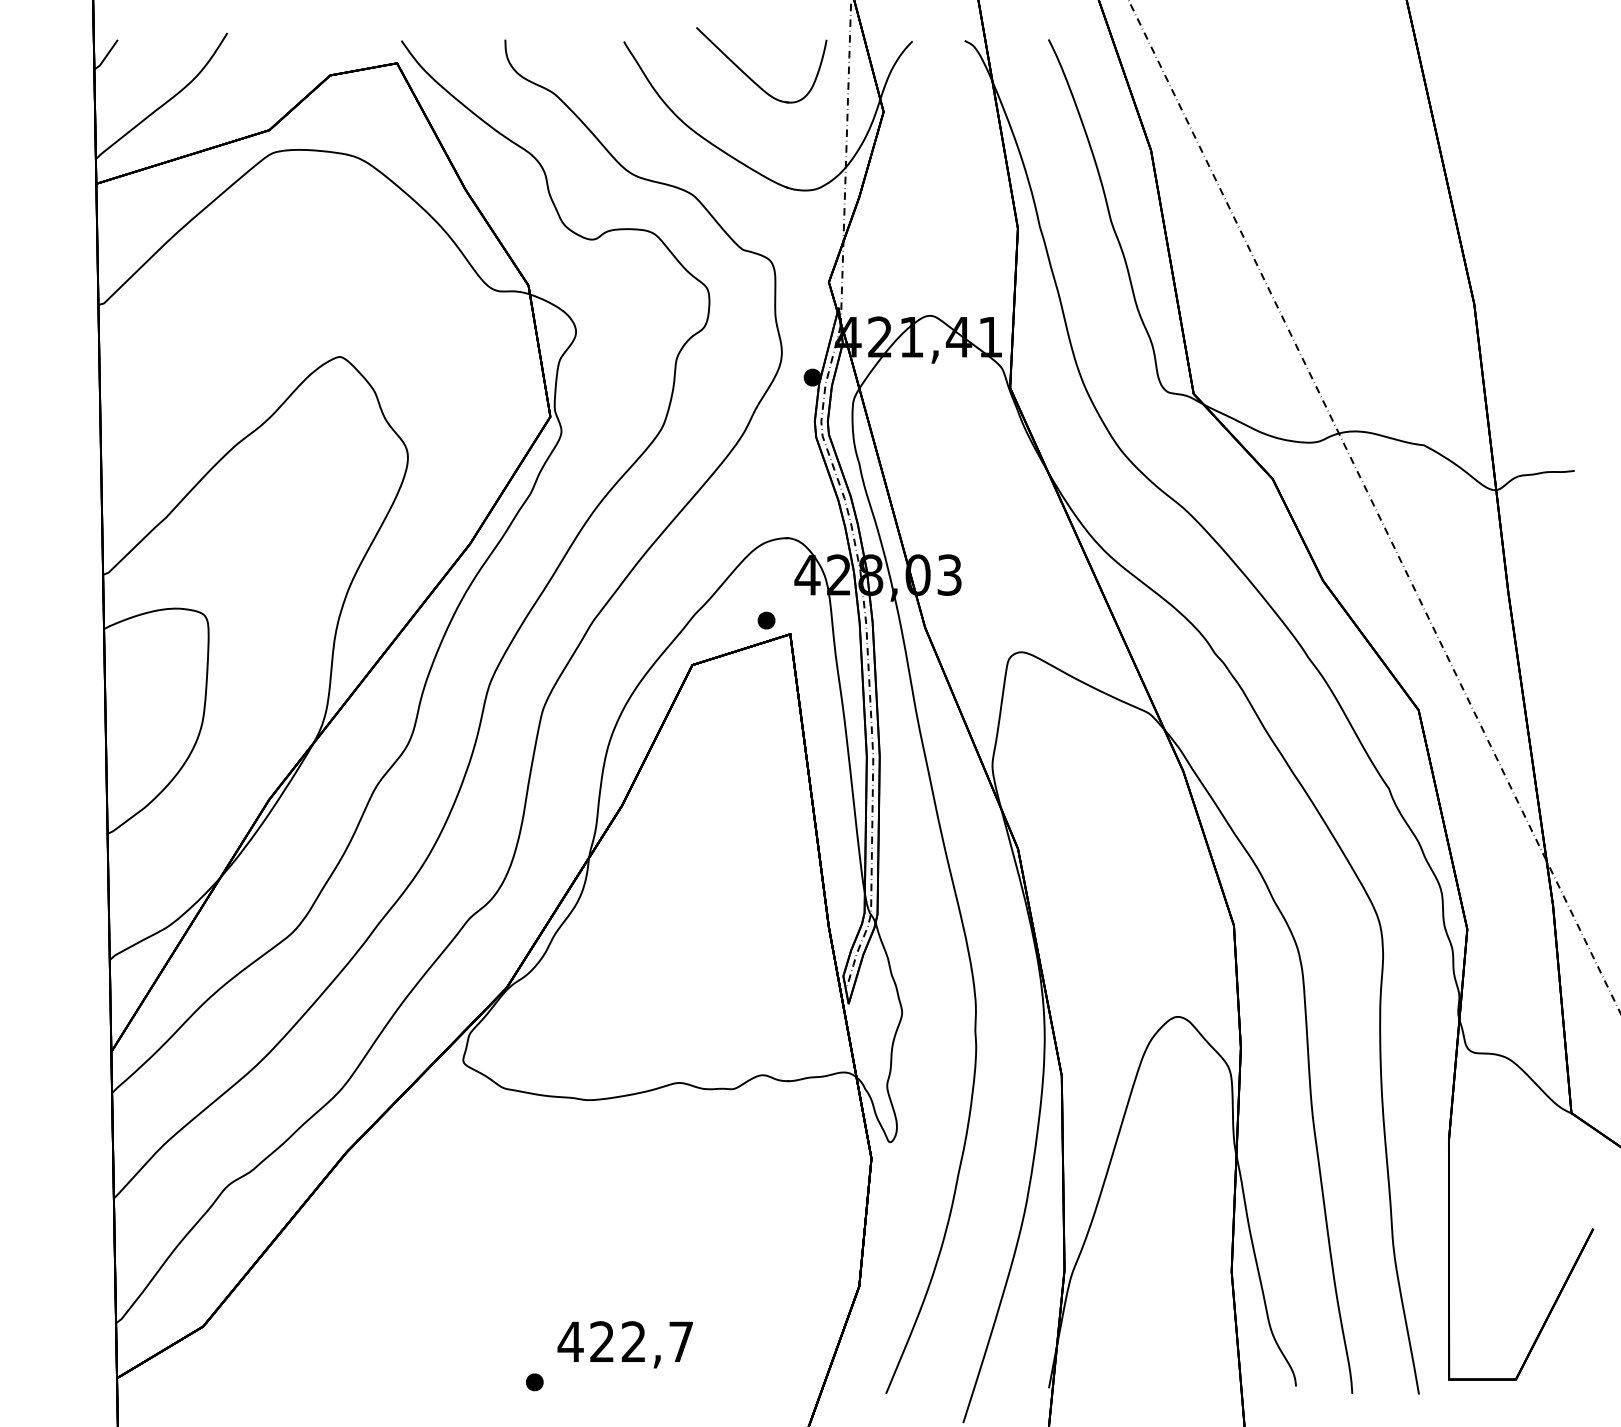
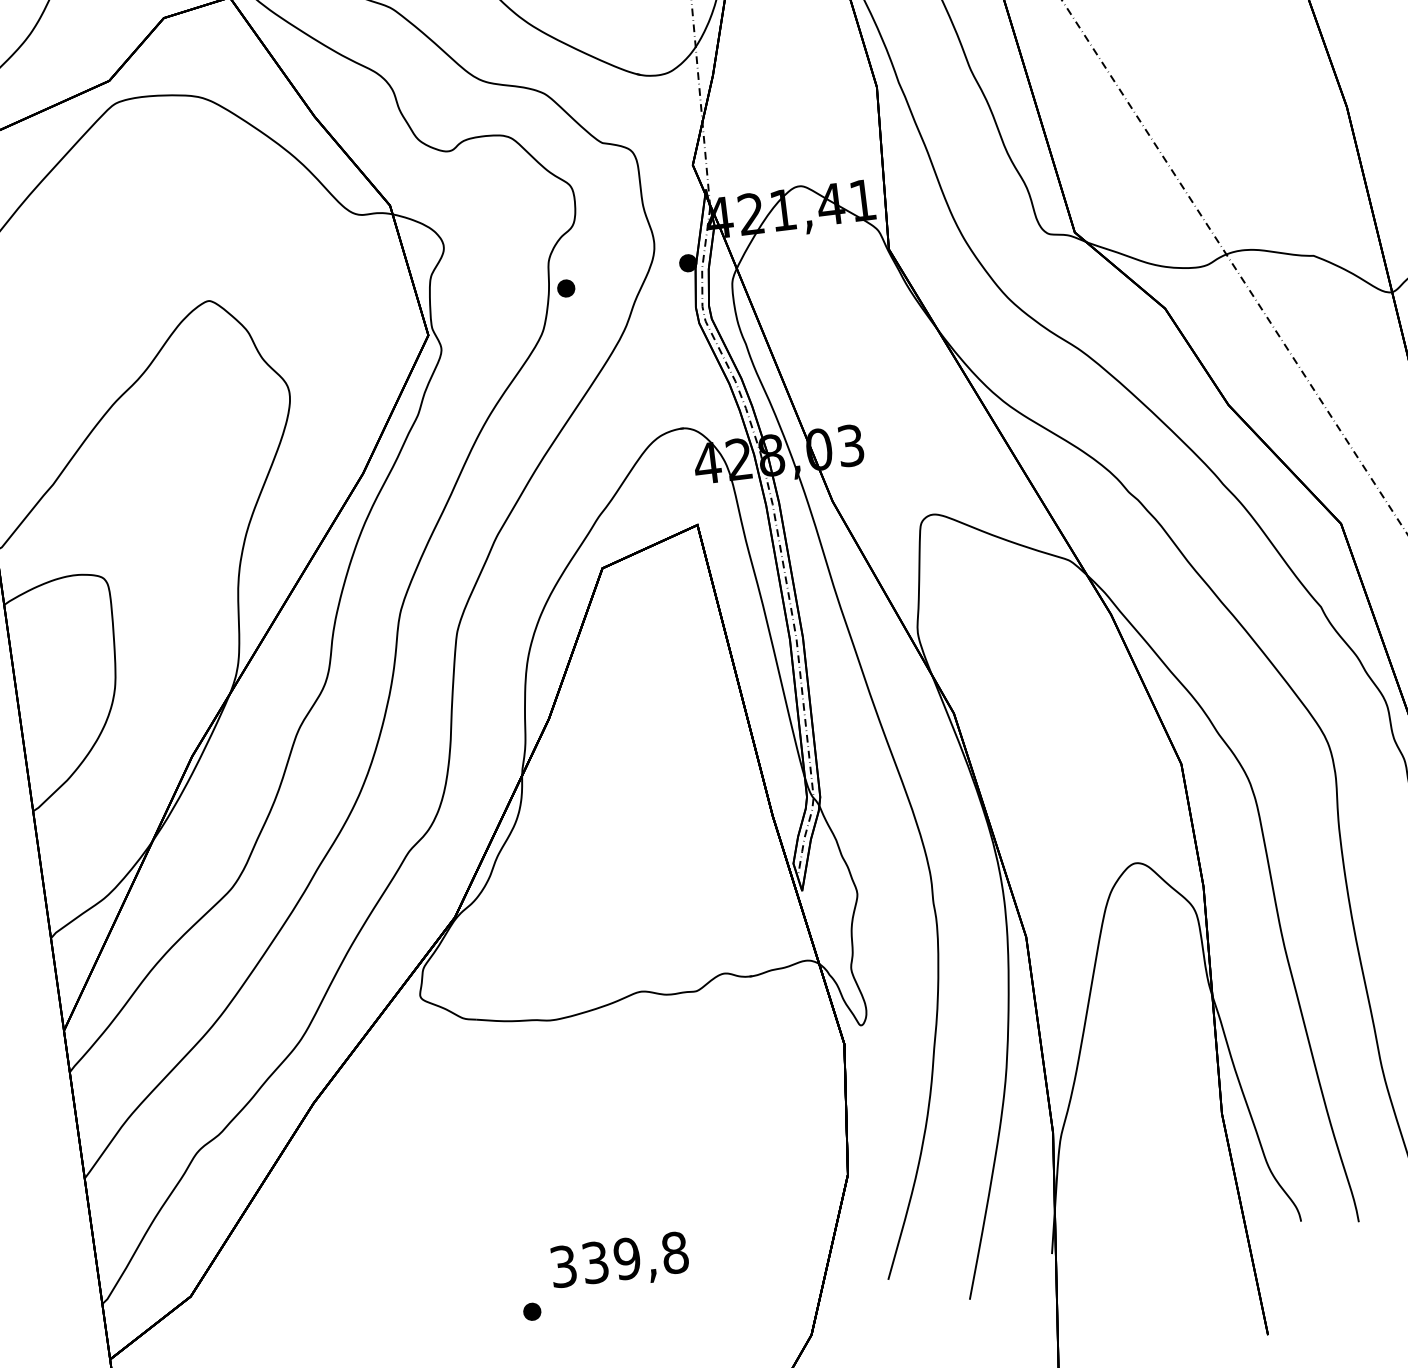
part: (766, 620) -> (566, 288), moved
text: (625, 1341) -> (618, 1259), 422,7 -> 339,8

